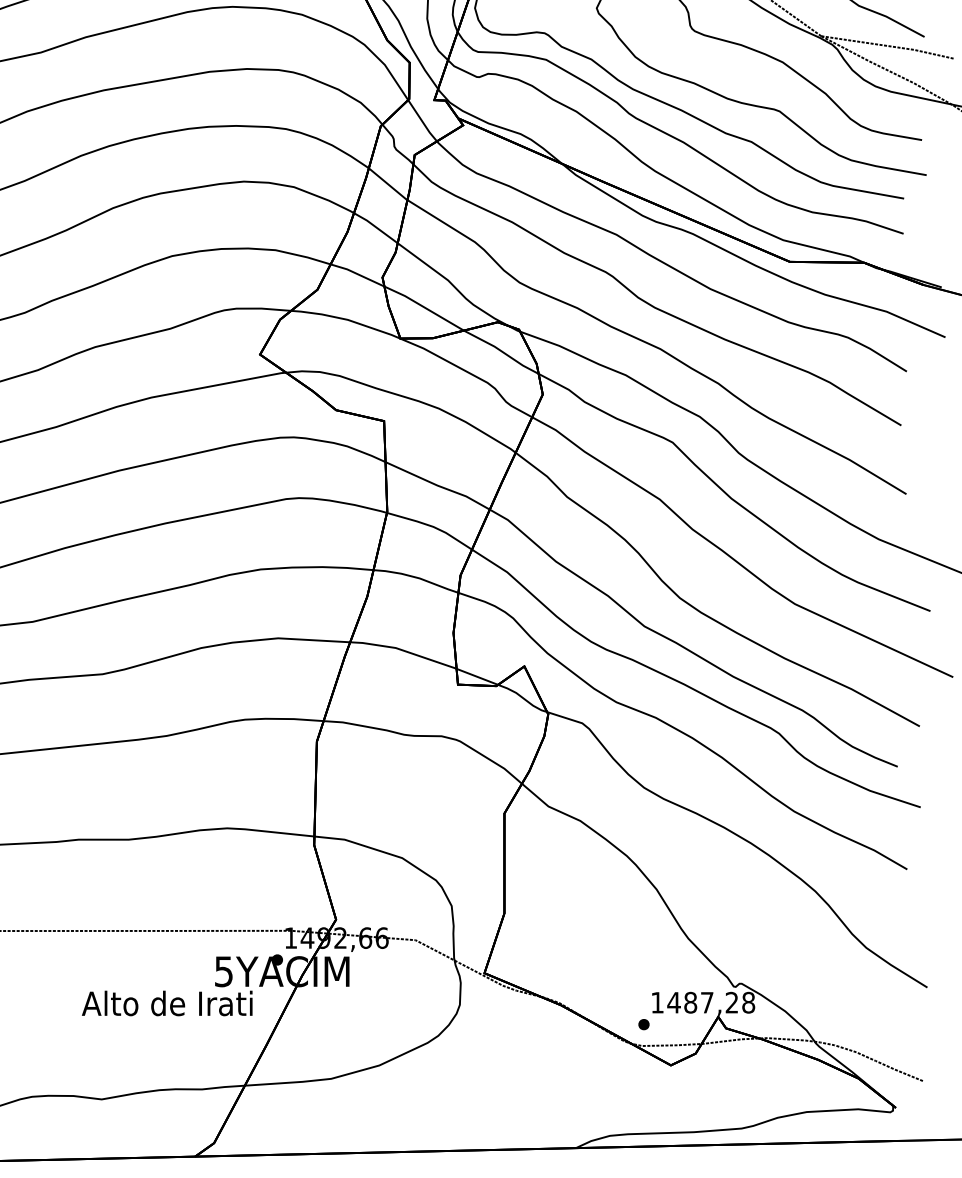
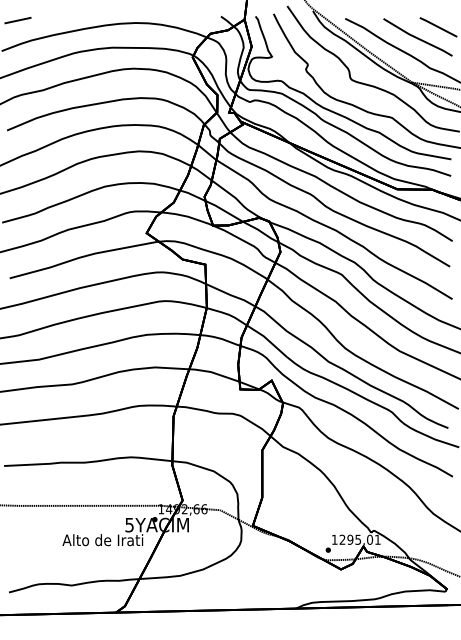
text: (709, 1002) -> (359, 539), 1487,28 -> 1295,01

